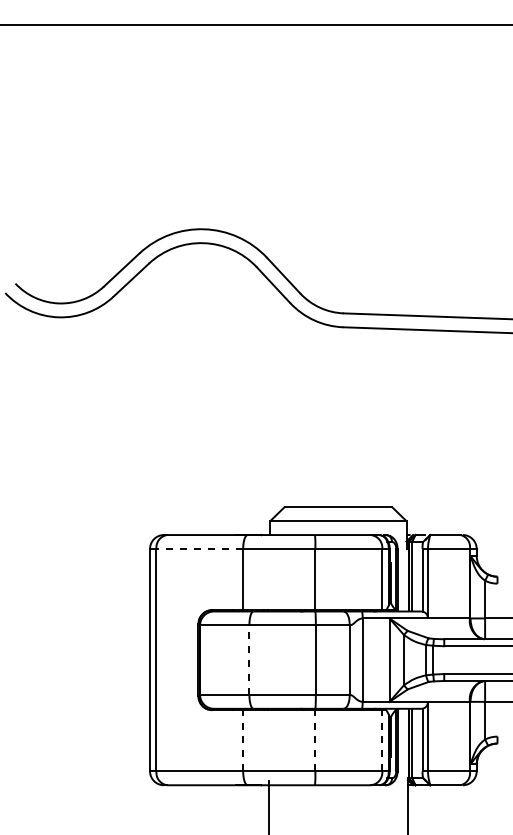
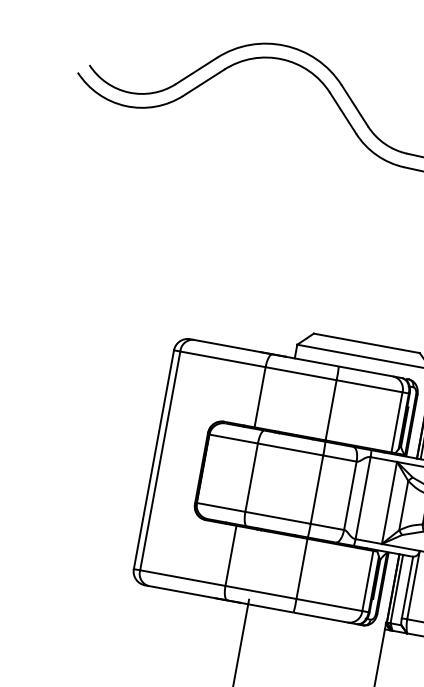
line: (199, 548) -> (222, 358), dashed -> solid
line: (249, 660) -> (251, 478), dashed -> solid
line: (243, 740) -> (231, 555), dashed -> solid
line: (315, 740) -> (302, 568), dashed -> solid
line: (382, 740) -> (368, 580), dashed -> solid

